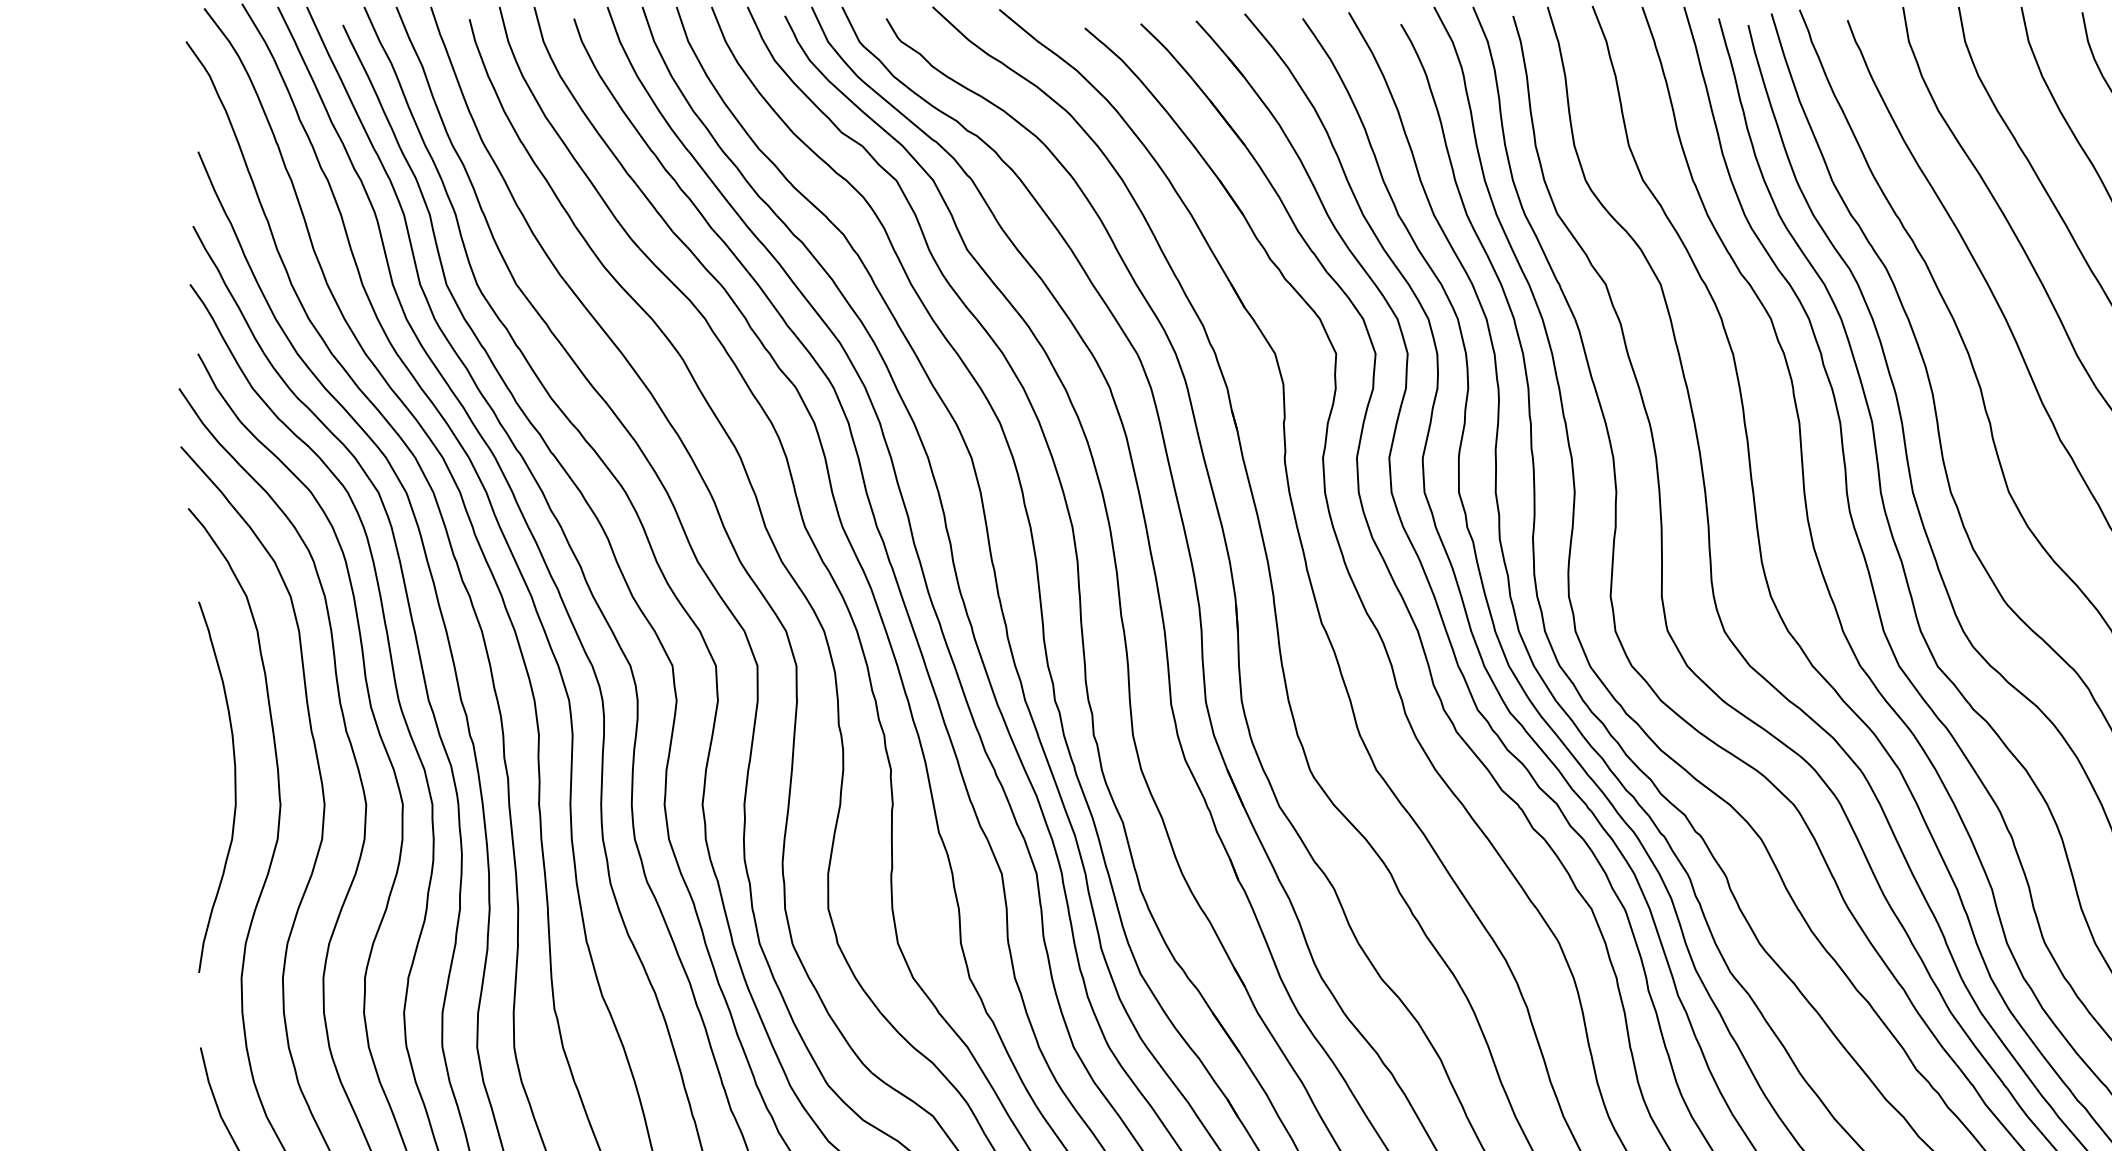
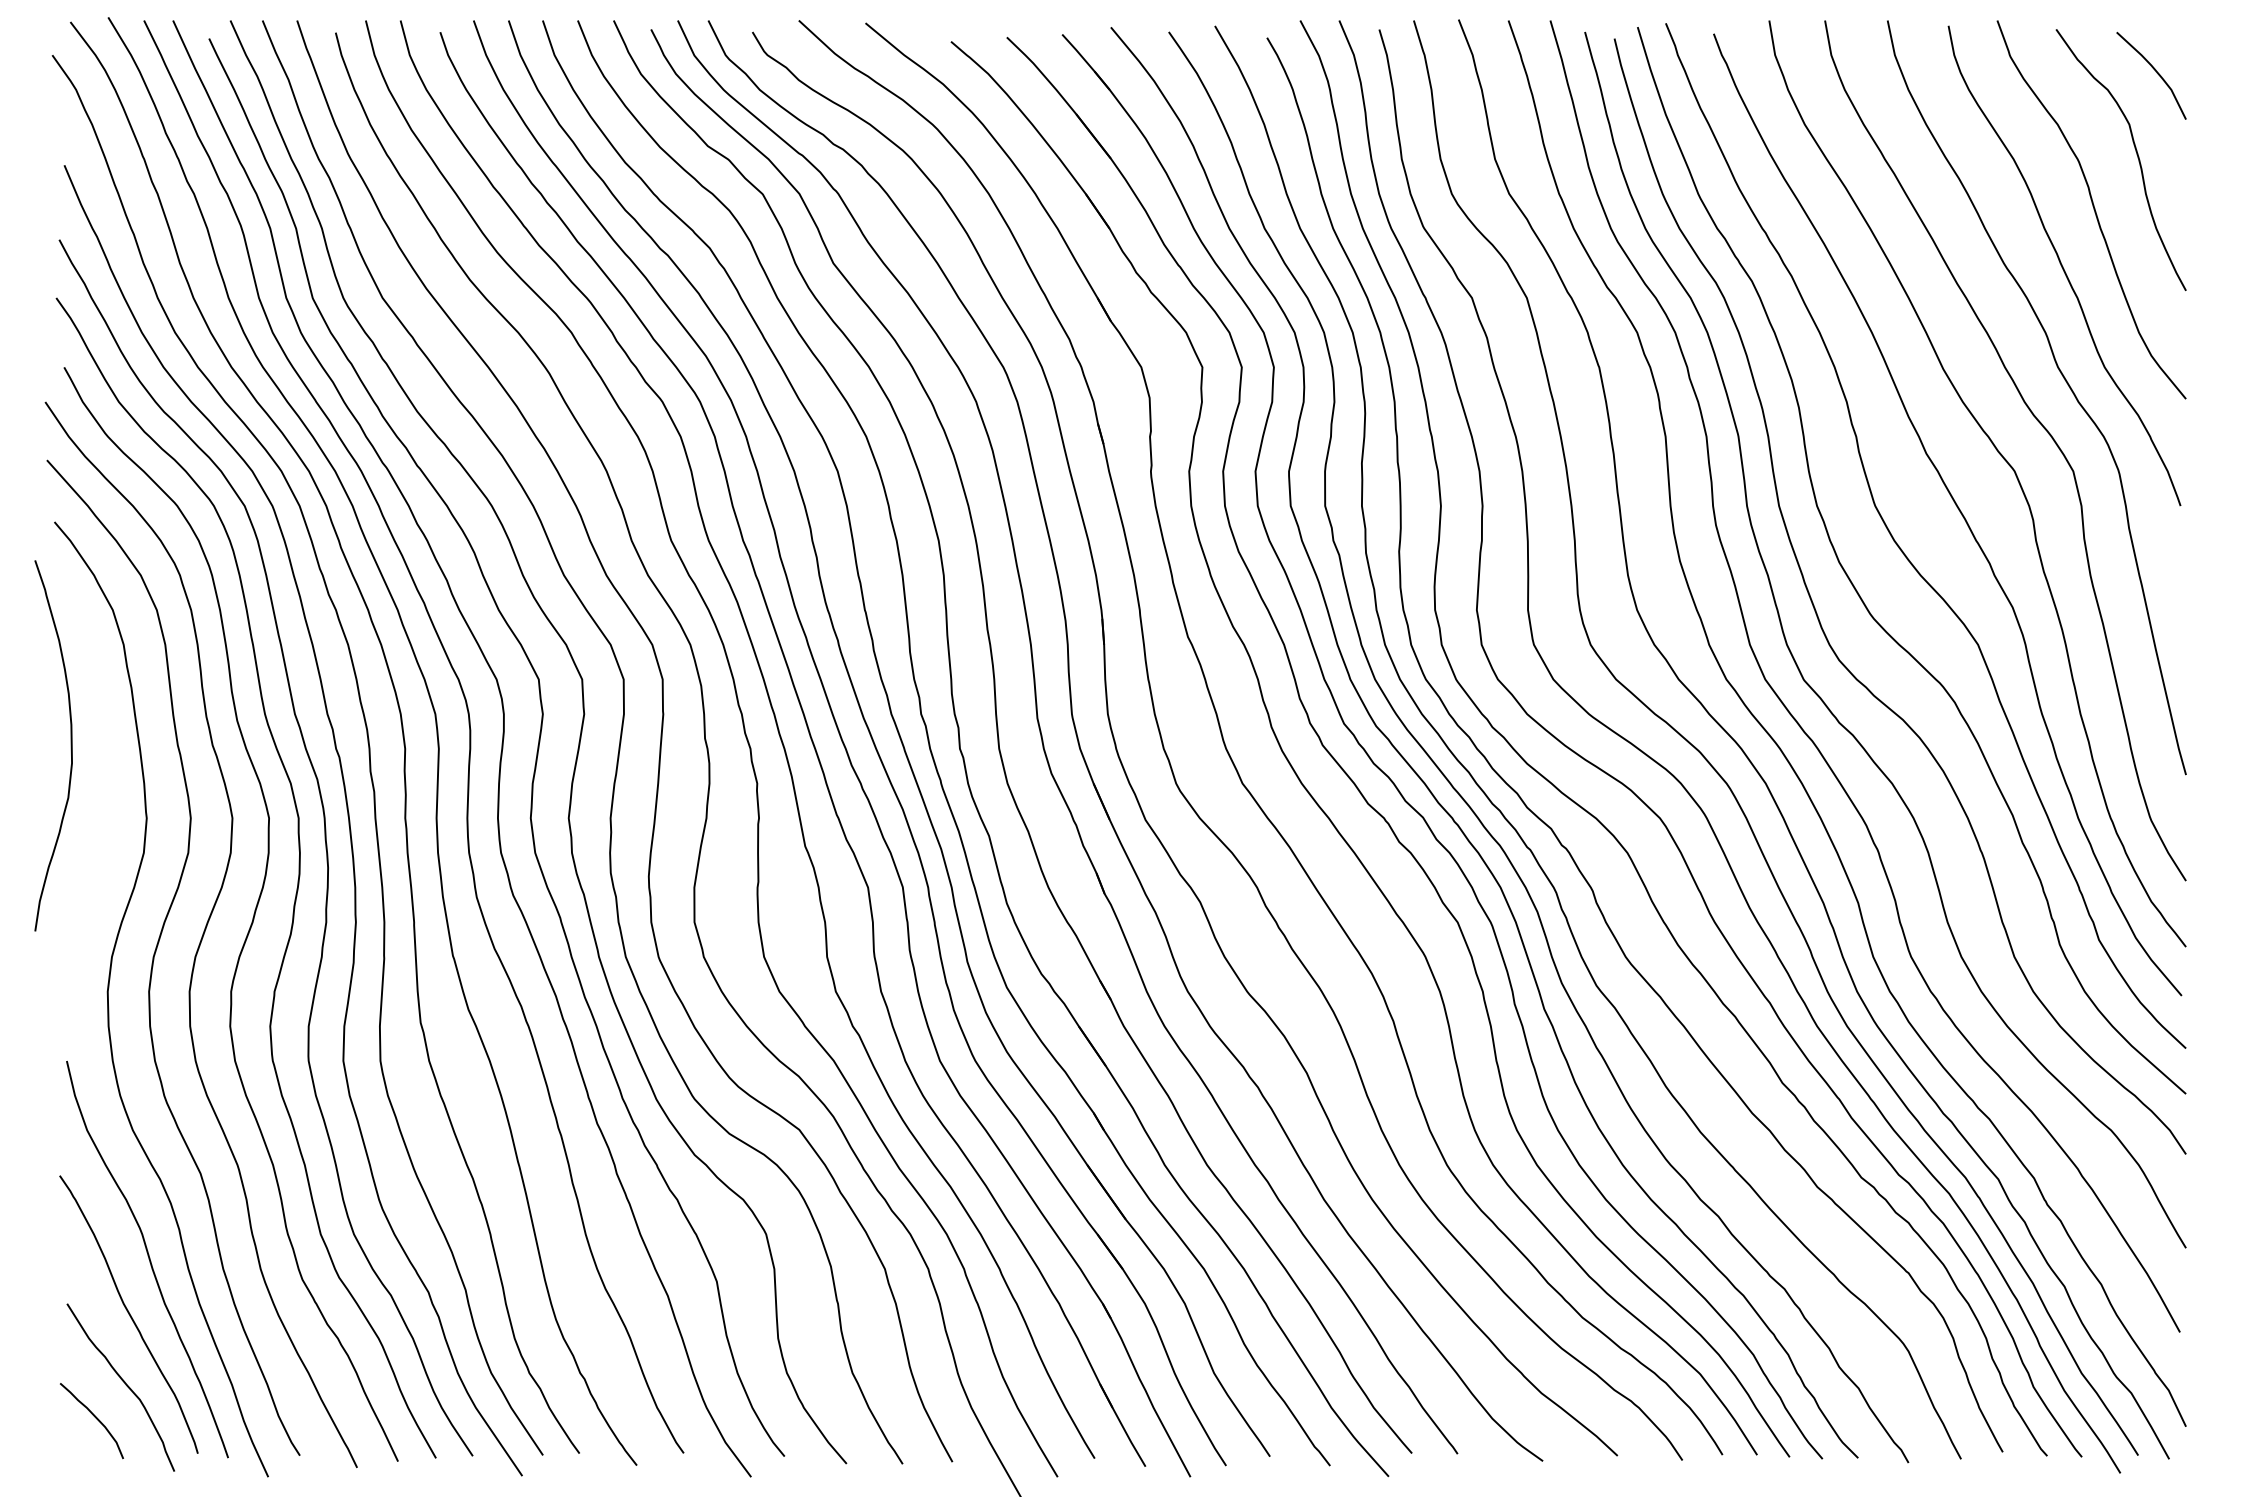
curve: (234, 786) -> (70, 745), moved

